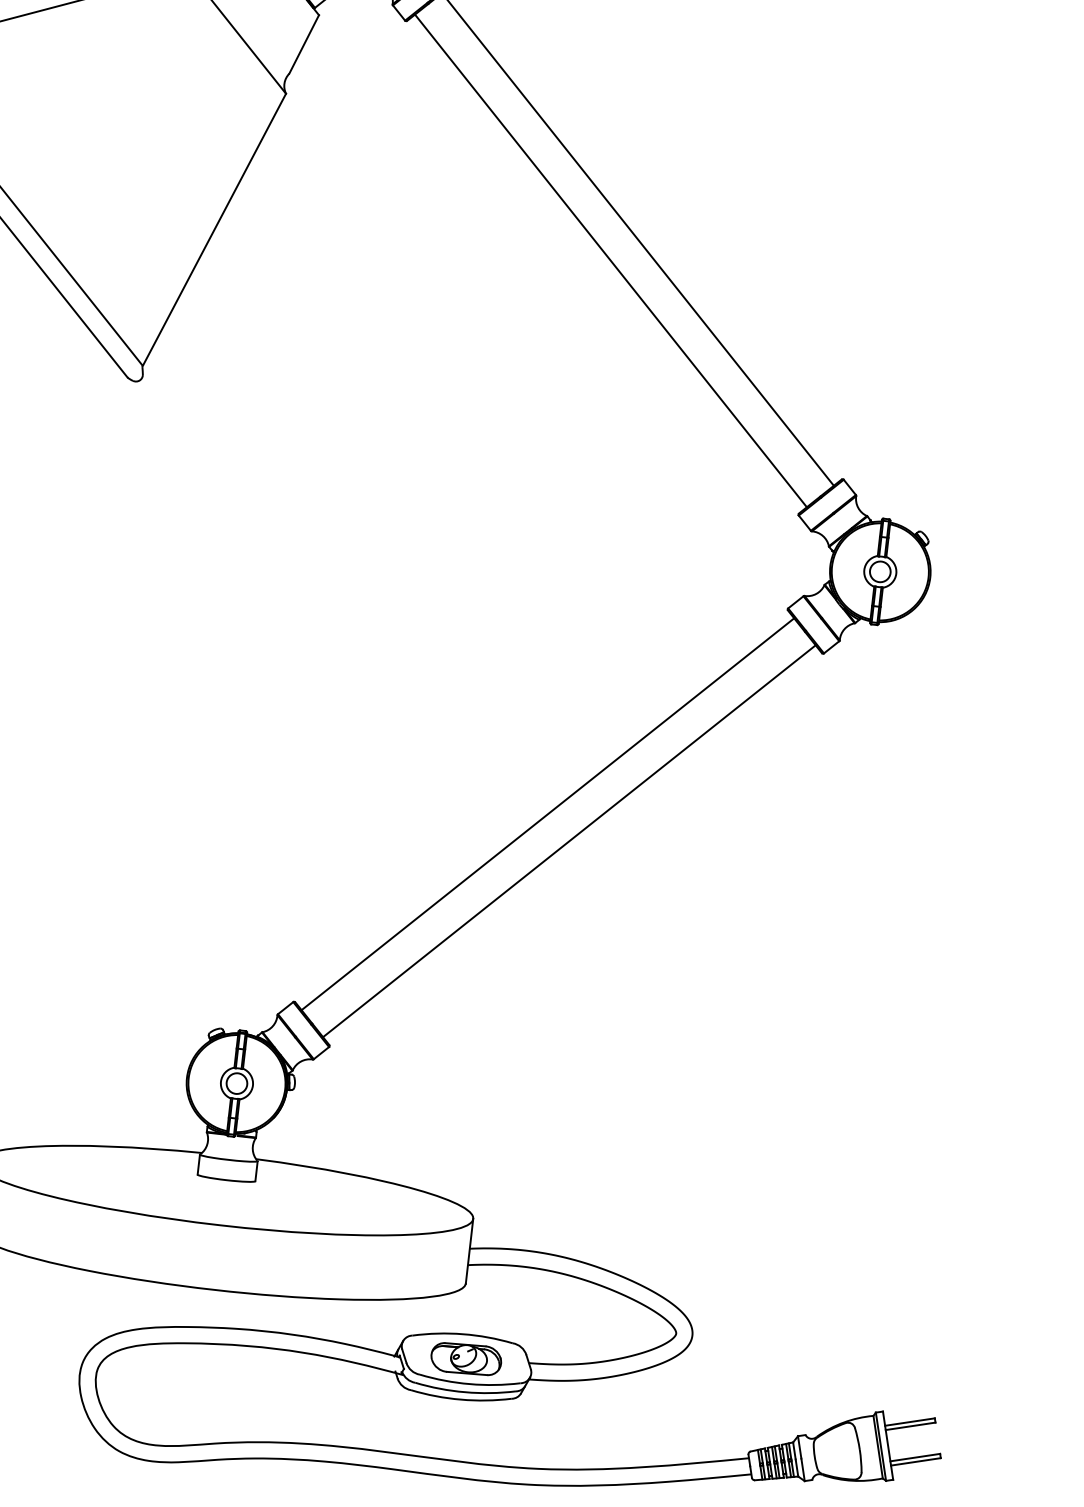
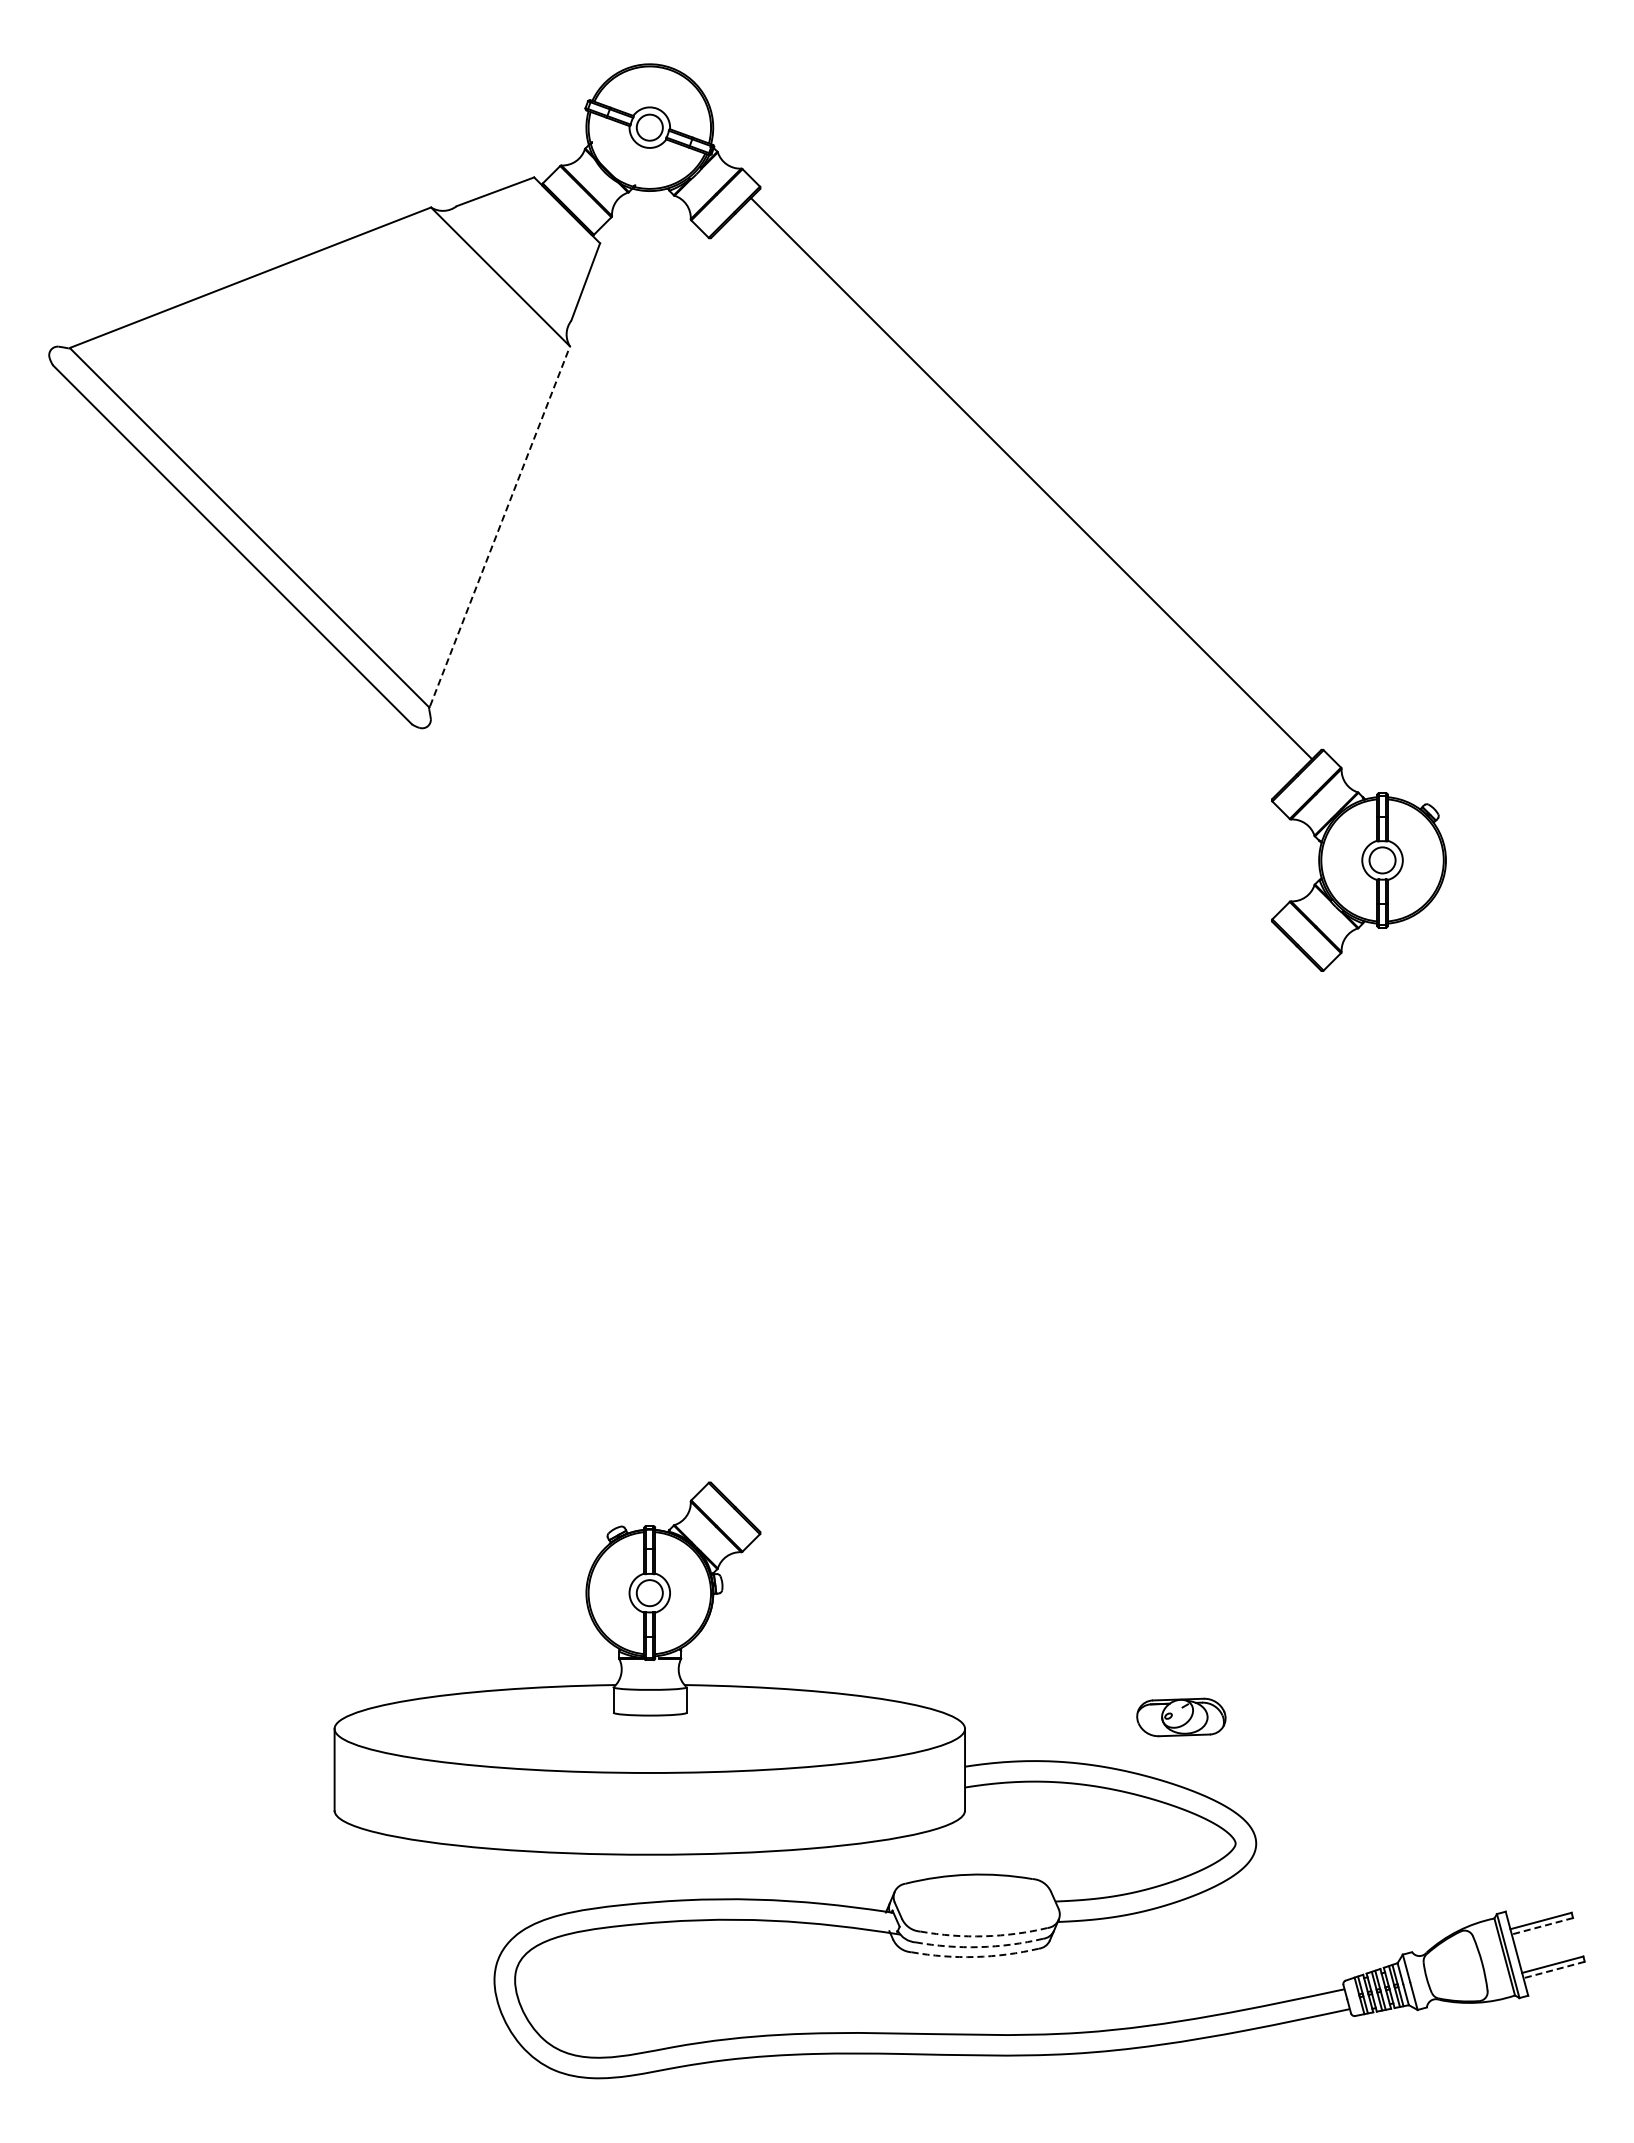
line: (215, 229) -> (500, 526), solid -> dashed
line: (610, 260) -> (1000, 508), removed
line: (547, 813) -> (1000, 1210), removed
line: (569, 840) -> (1031, 1241), removed
part: (466, 1359) -> (1181, 1717), moved
arc: (469, 1384) -> (984, 1936), solid -> dashed
arc: (465, 1392) -> (979, 1947), solid -> dashed
arc: (460, 1400) -> (975, 1957), solid -> dashed
line: (910, 1426) -> (1542, 1926), solid -> dashed
line: (916, 1462) -> (1554, 1970), solid -> dashed

